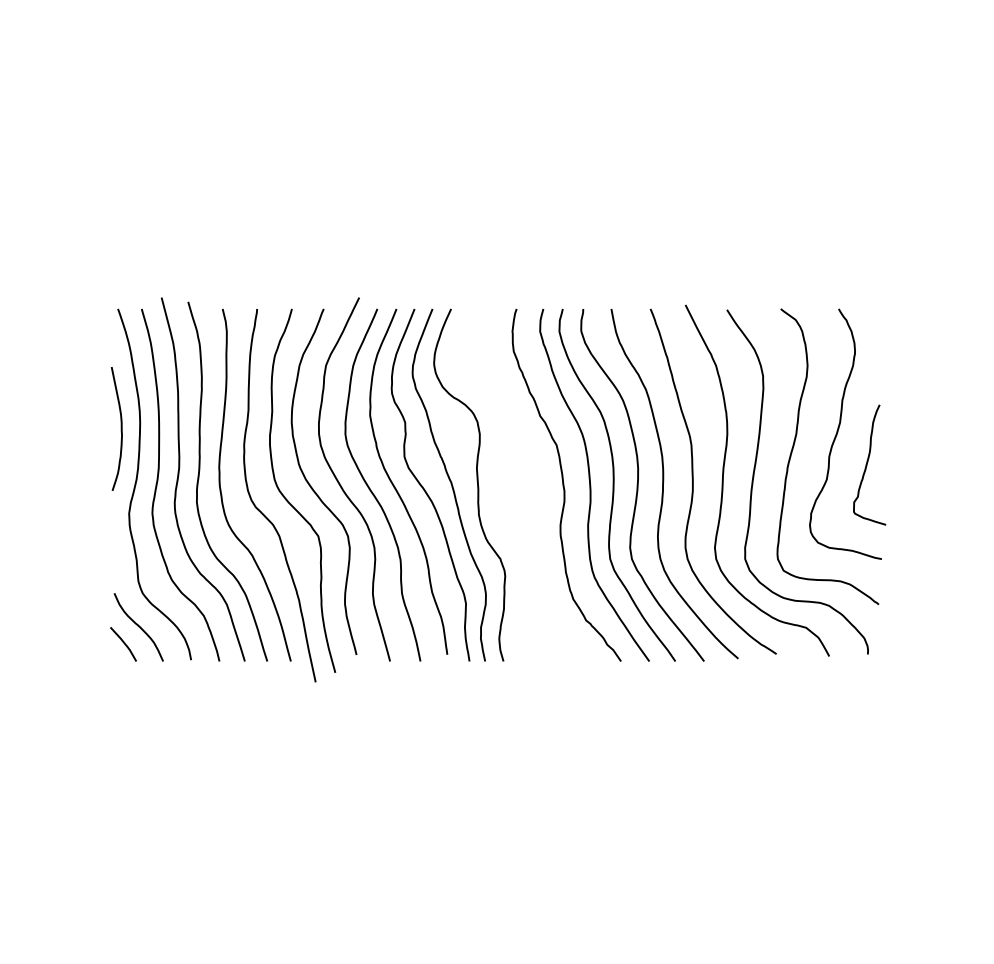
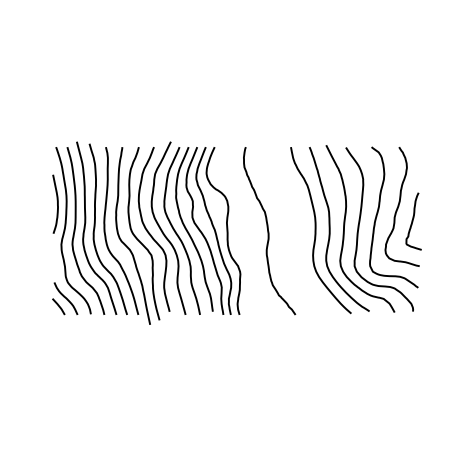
part: (620, 486) -> (295, 231), removed

